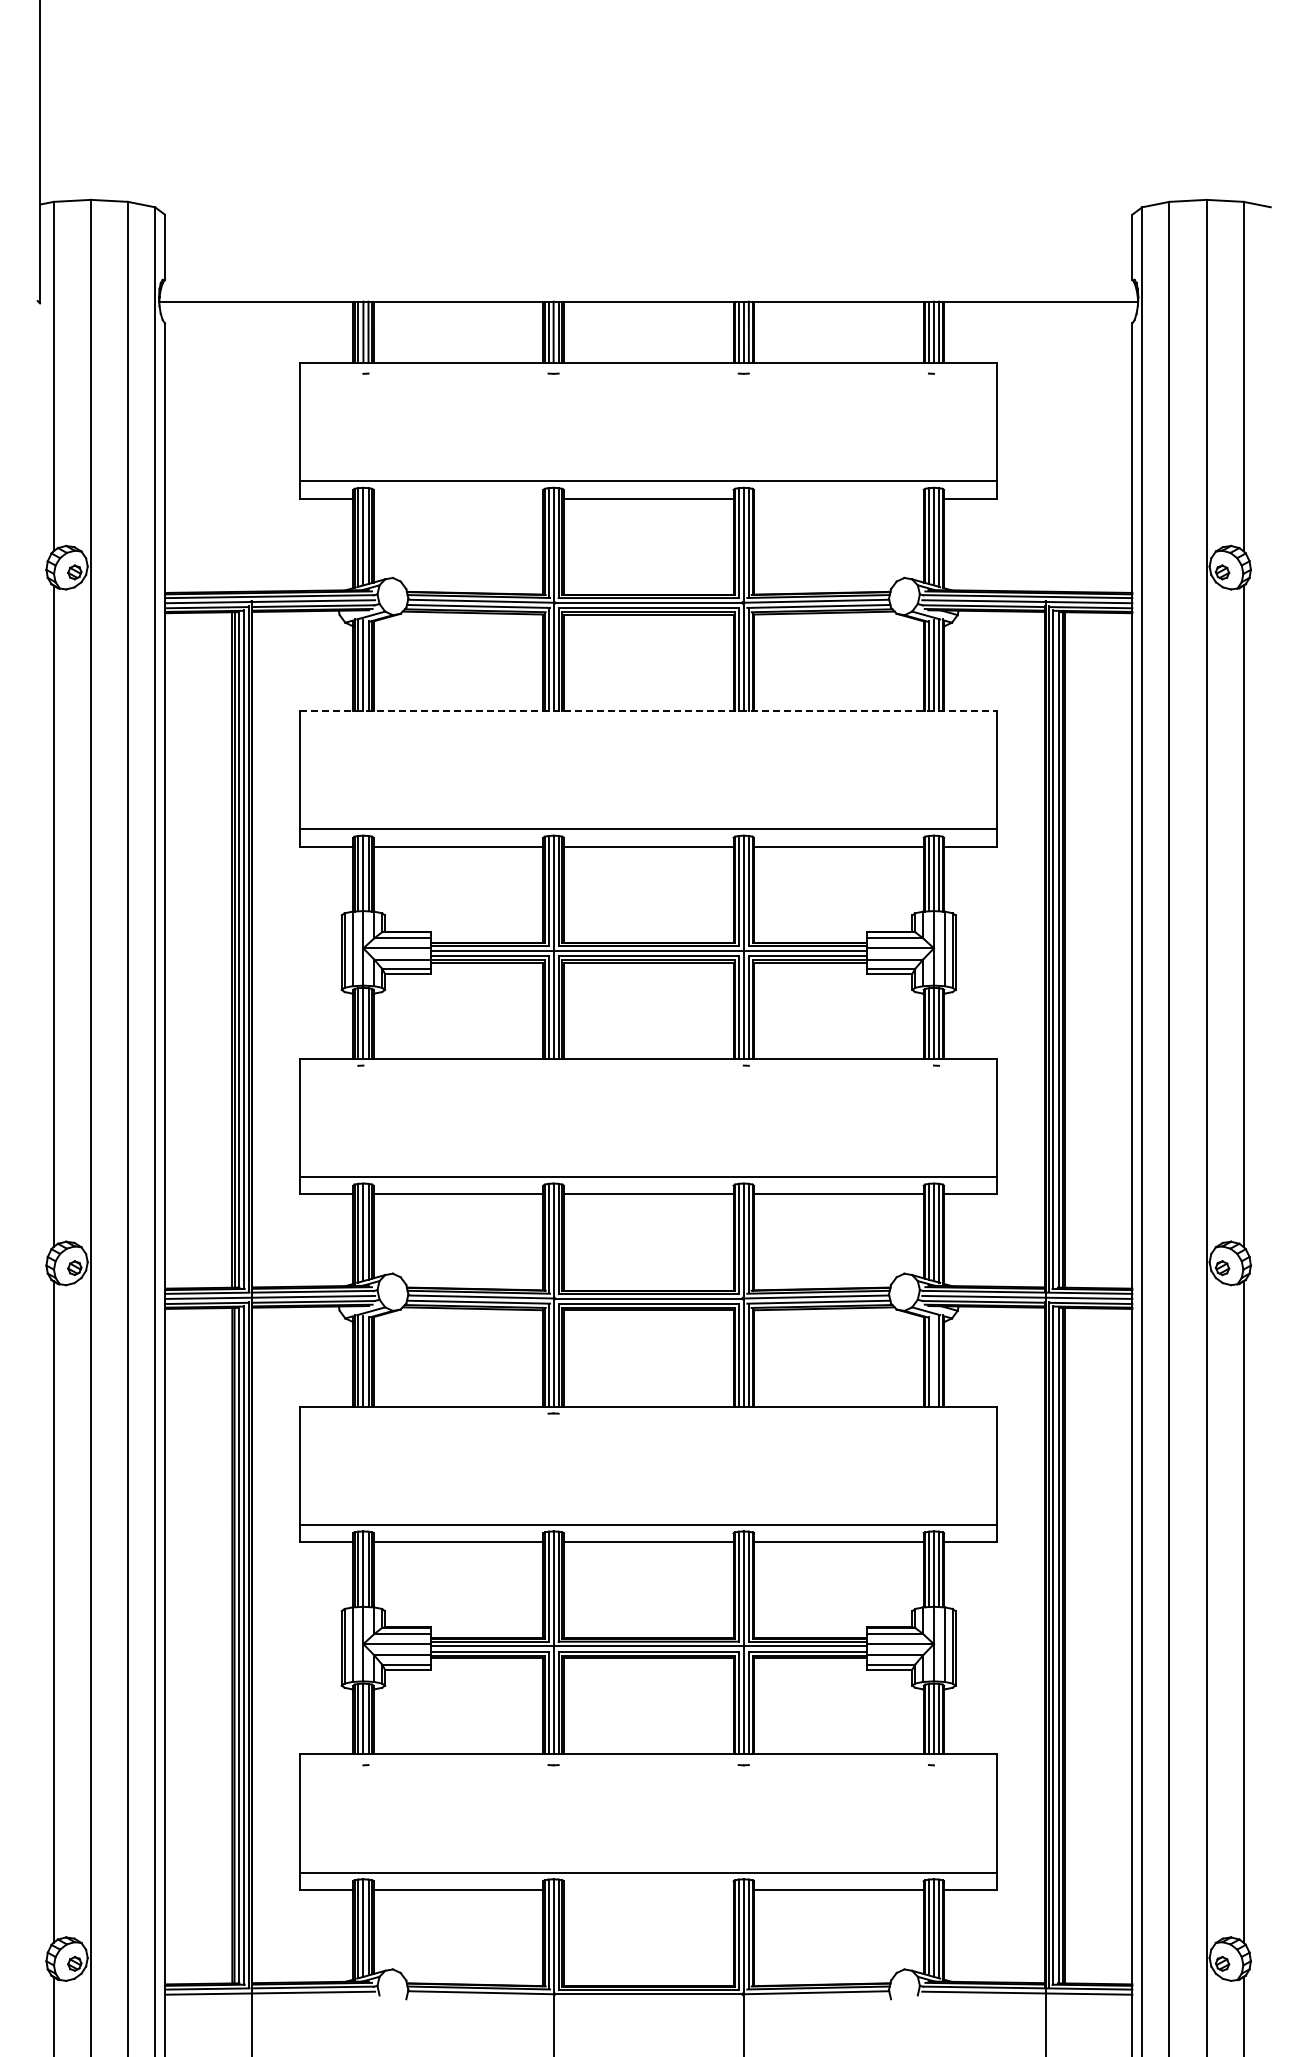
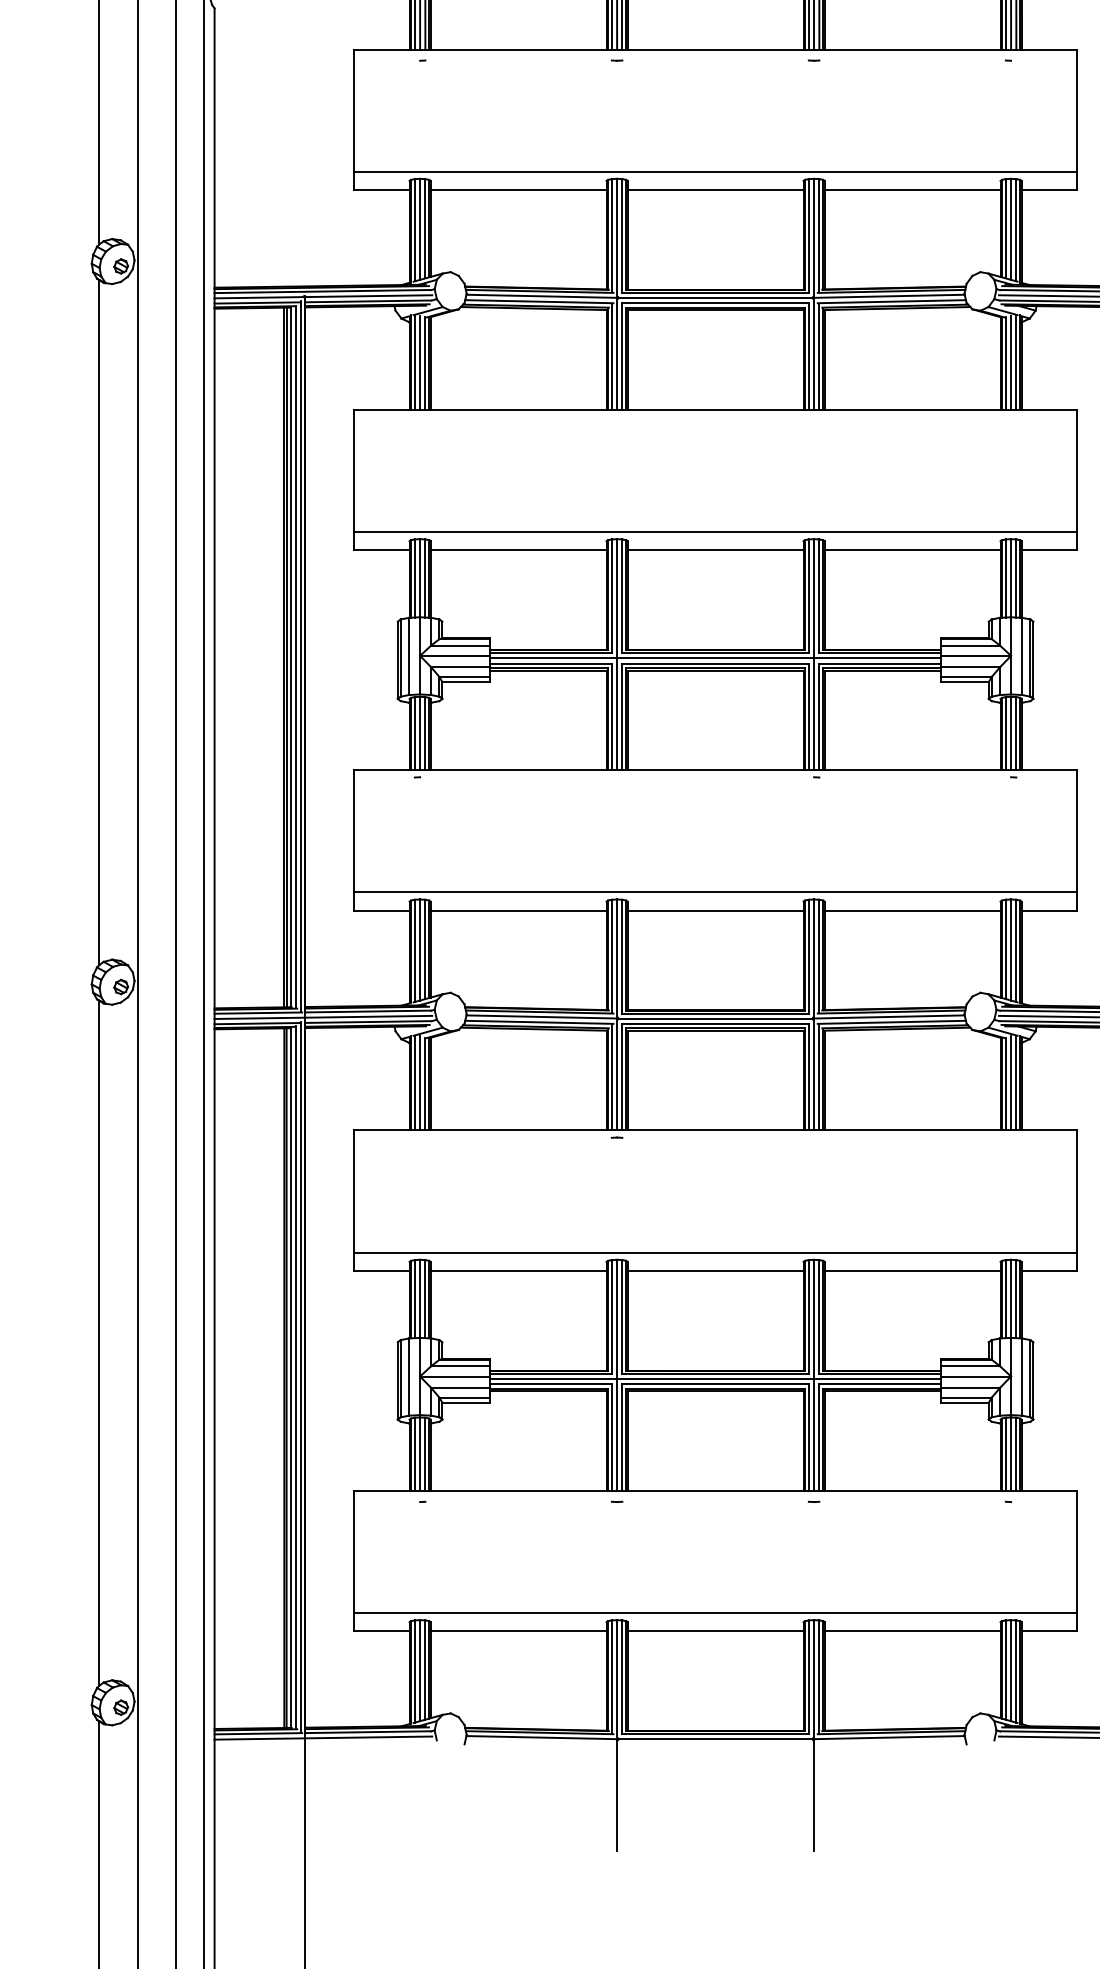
line: (458, 498) -> (518, 189), added
line: (838, 498) -> (912, 189), added
line: (648, 710) -> (715, 409), dashed -> solid
line: (933, 1360) -> (1010, 1082), added
line: (648, 1890) -> (715, 1631), added

